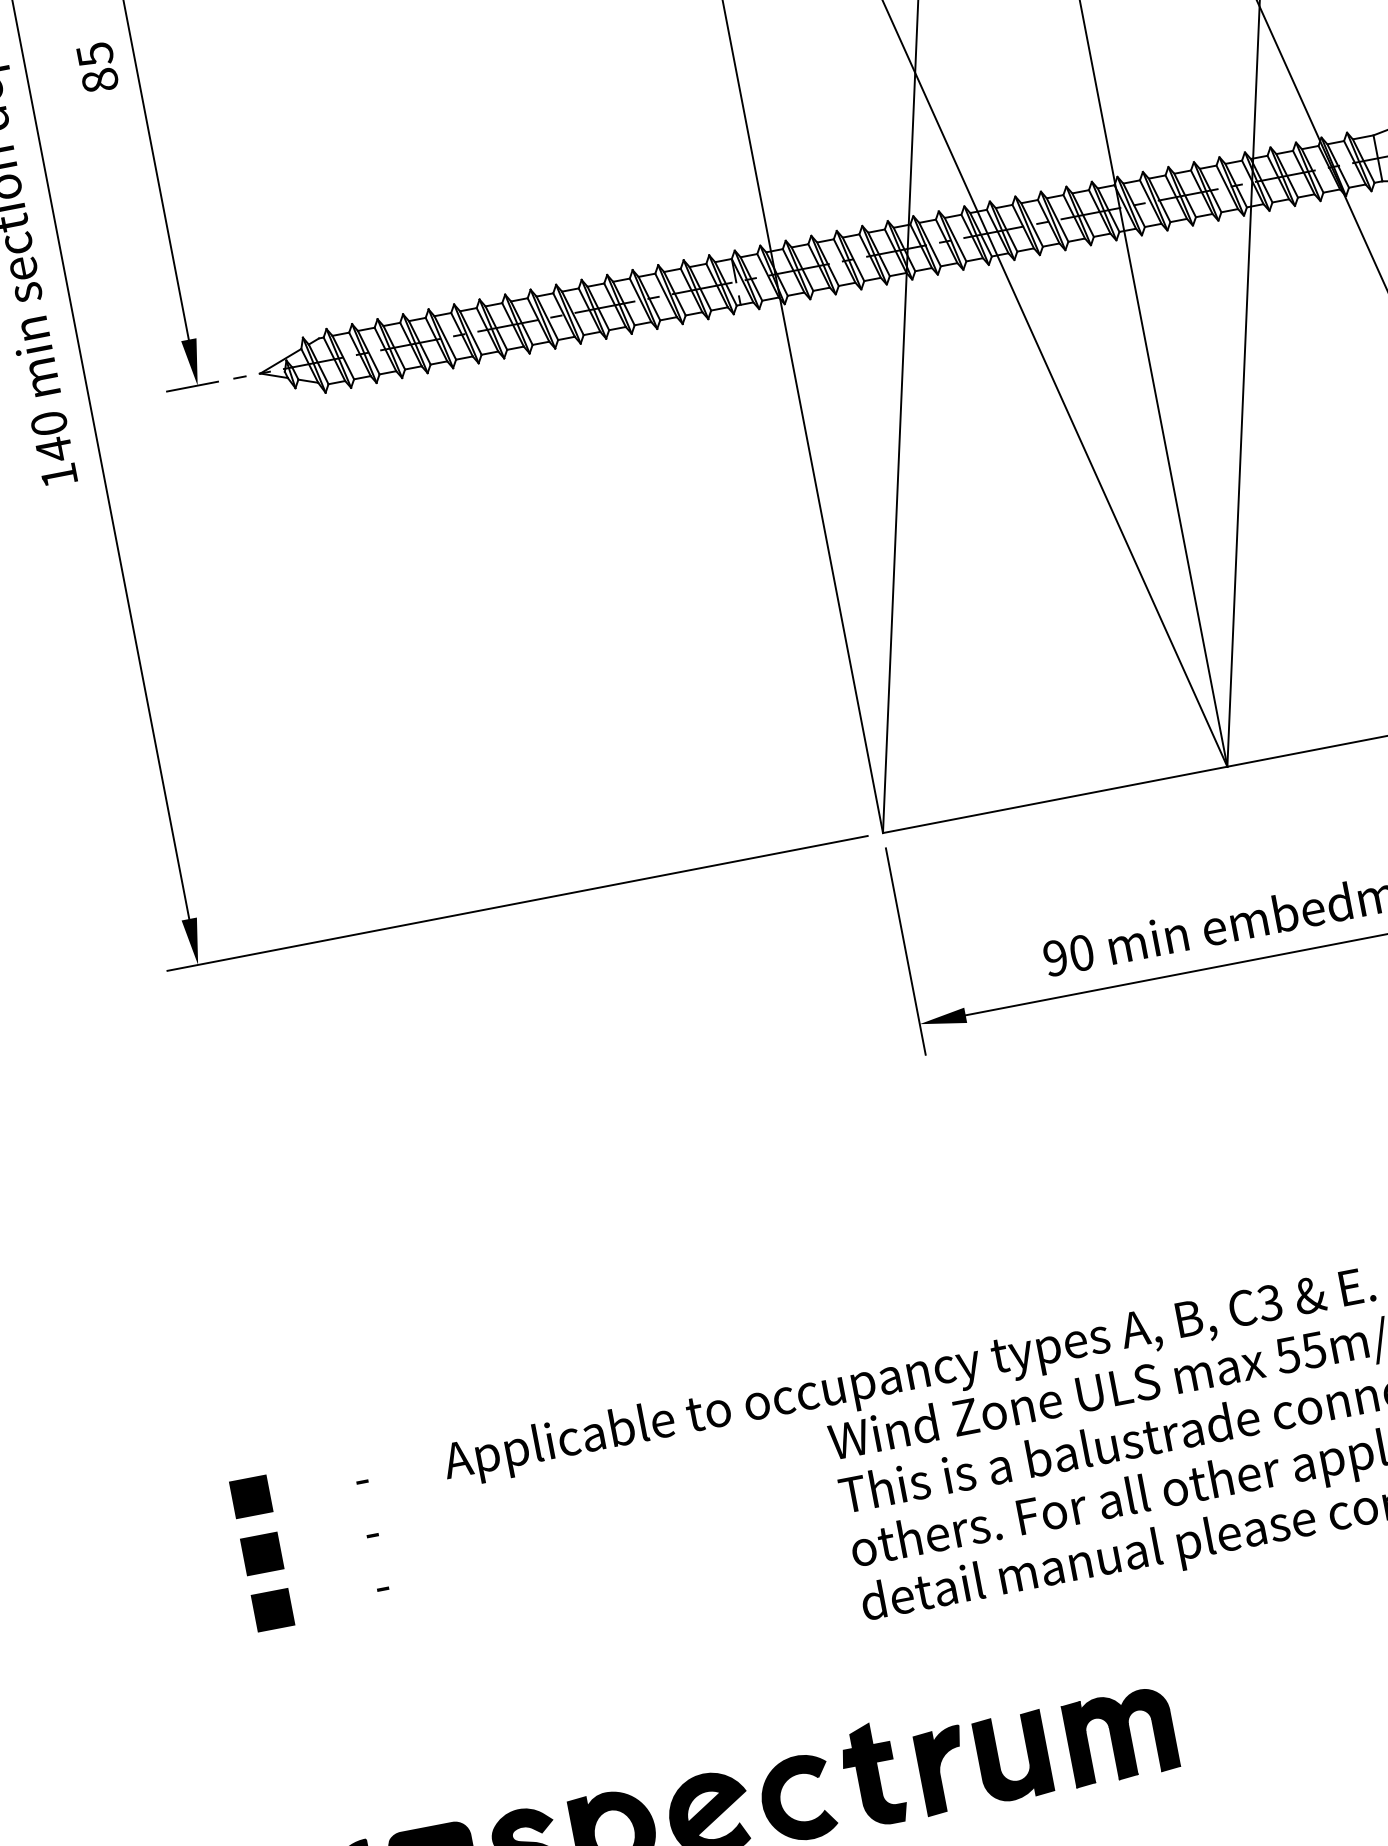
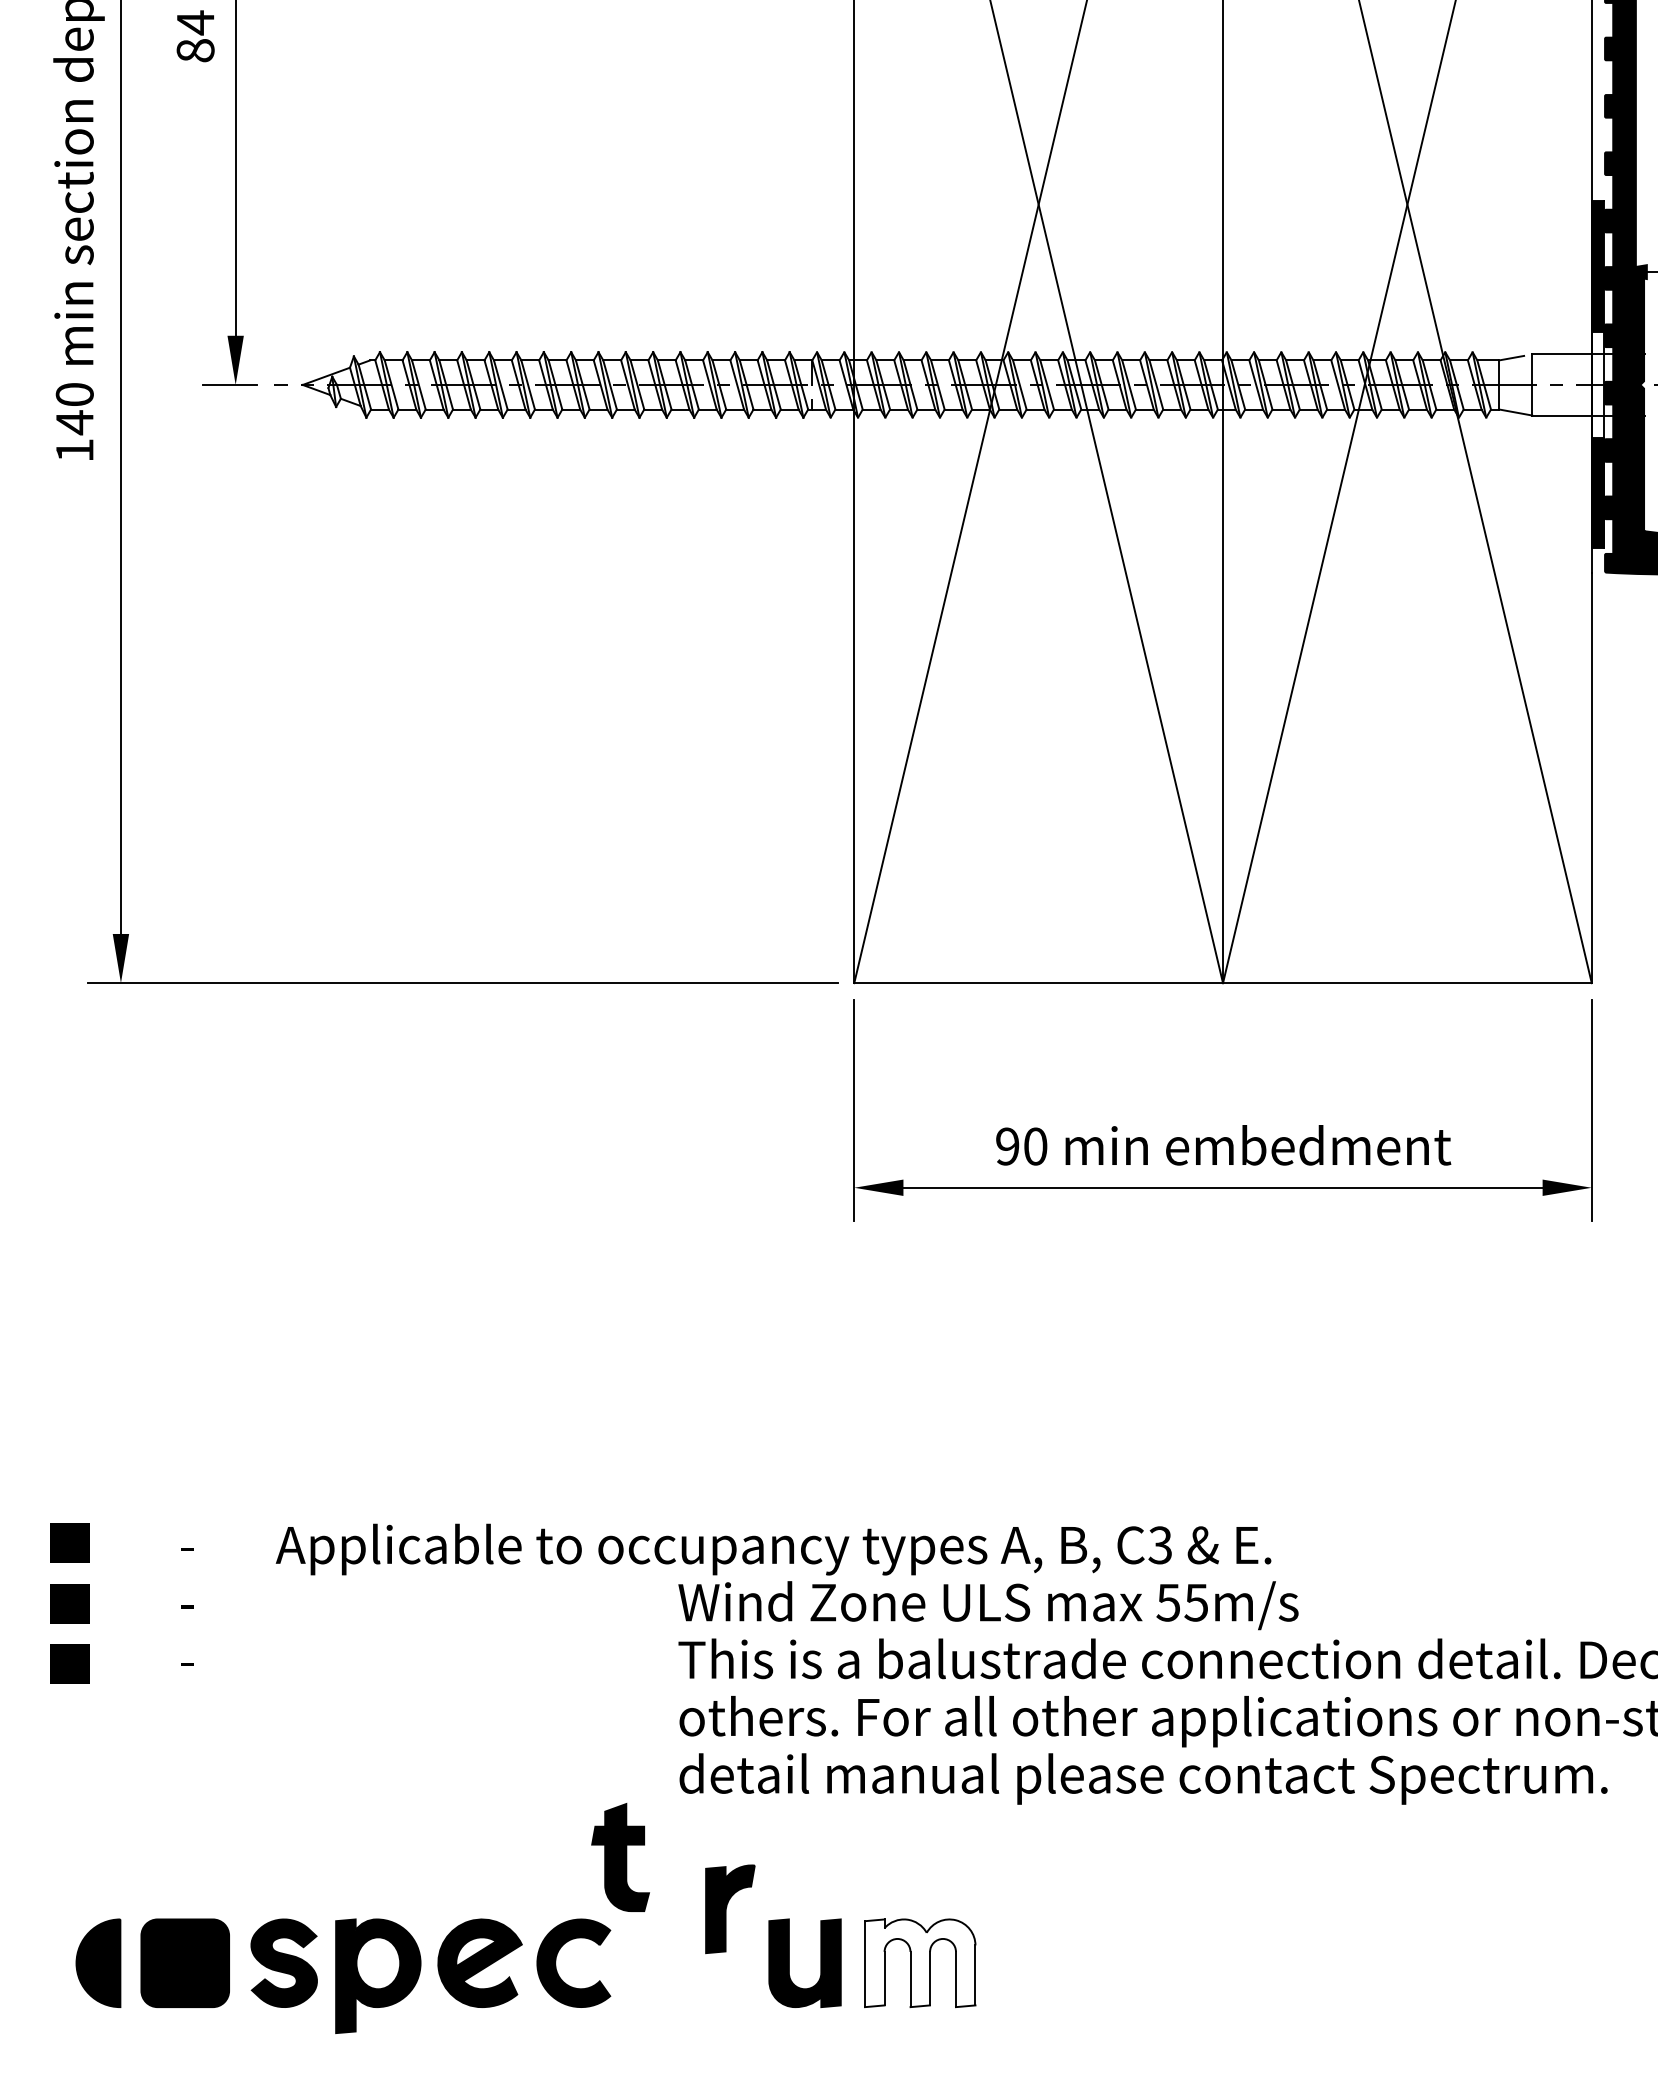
text: (94, 54) -> (195, 22), 85 -> 84
fill: (1121, 1736) -> (920, 1963), removed
part: (943, 1770) -> (730, 1909), moved
part: (872, 1774) -> (620, 1857), moved

